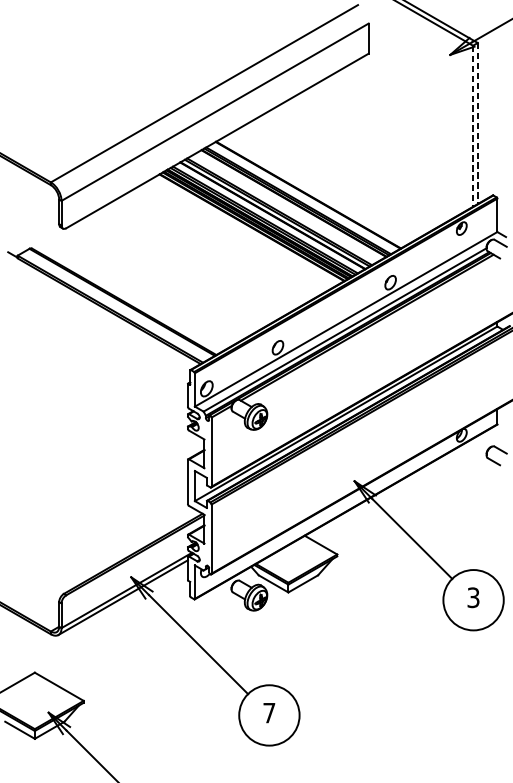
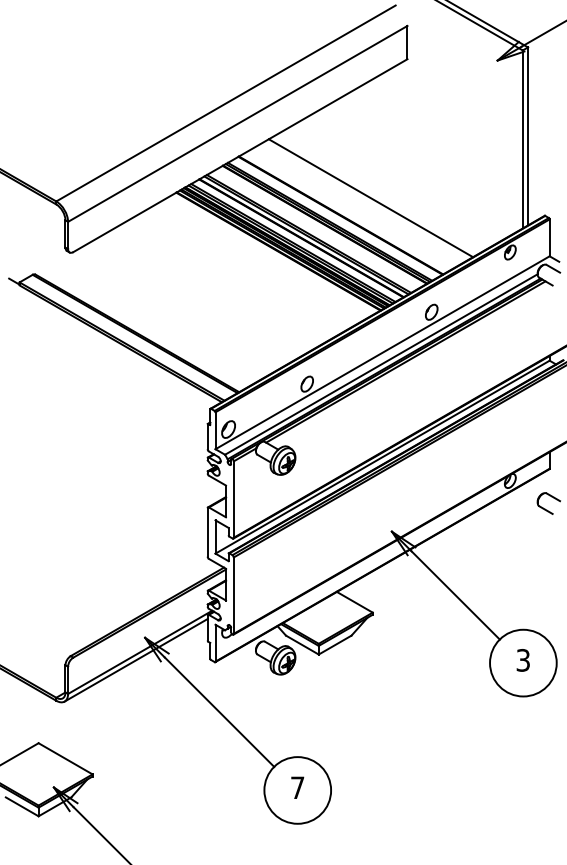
line: (478, 123) -> (528, 136), dashed -> solid
line: (472, 126) -> (522, 139), dashed -> solid
line: (335, 179) -> (370, 198), added

